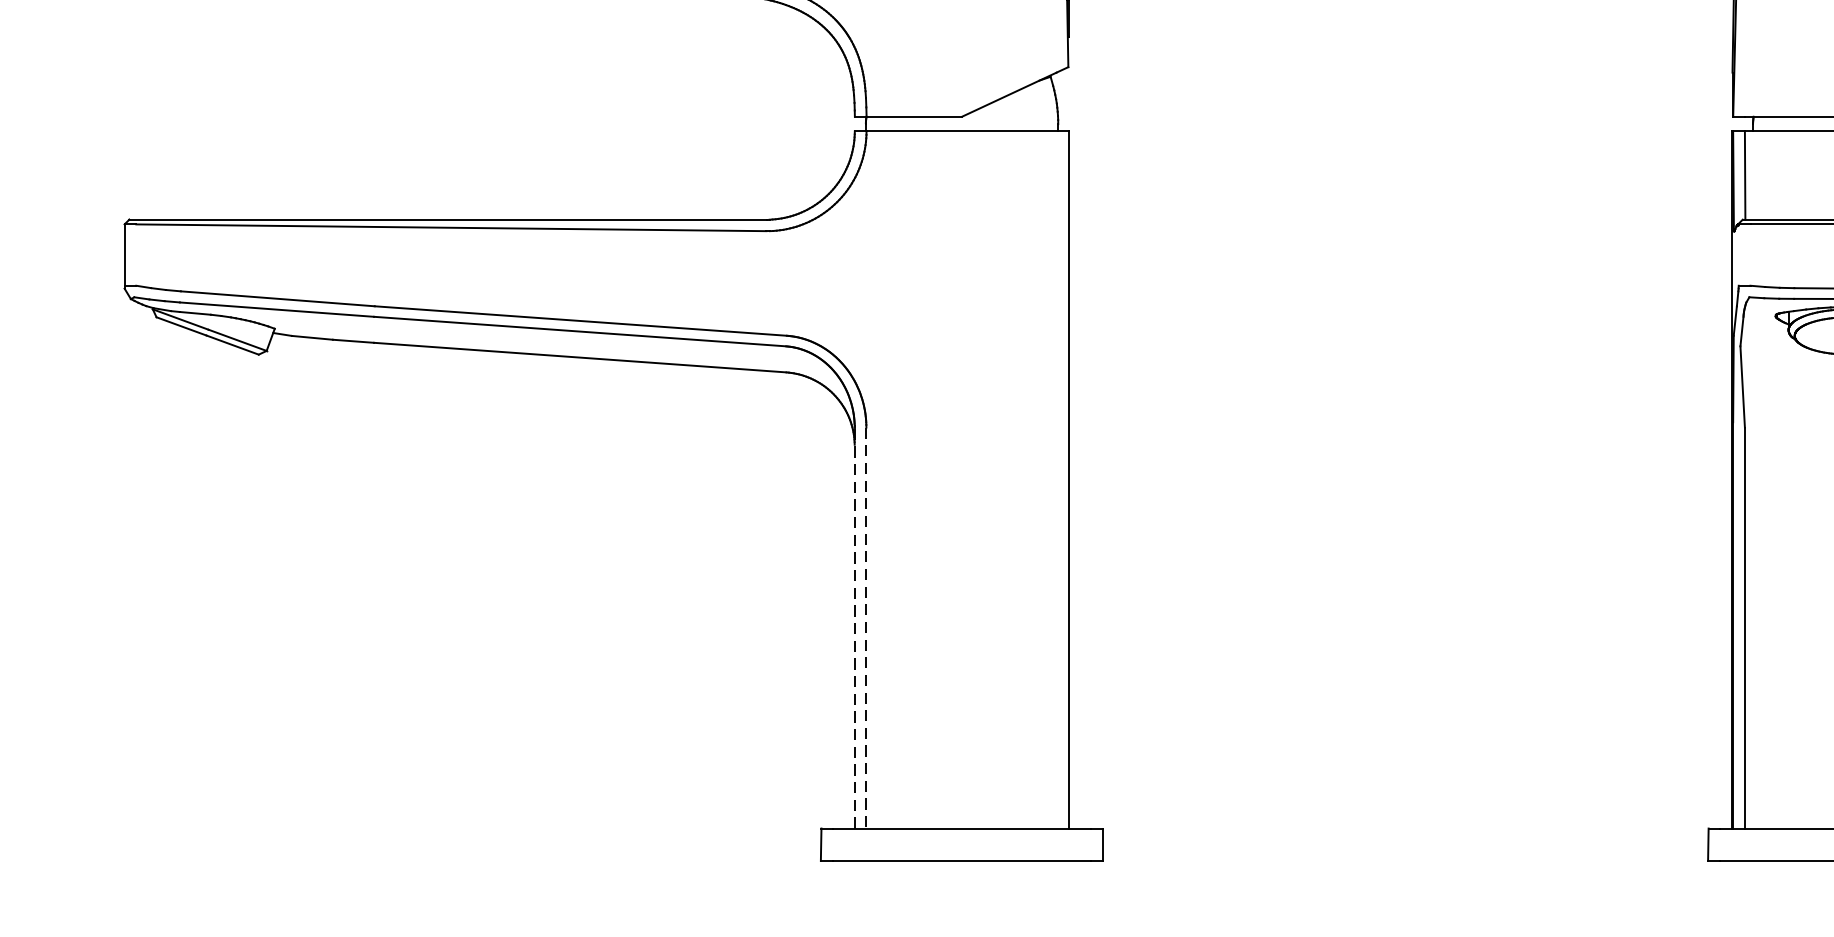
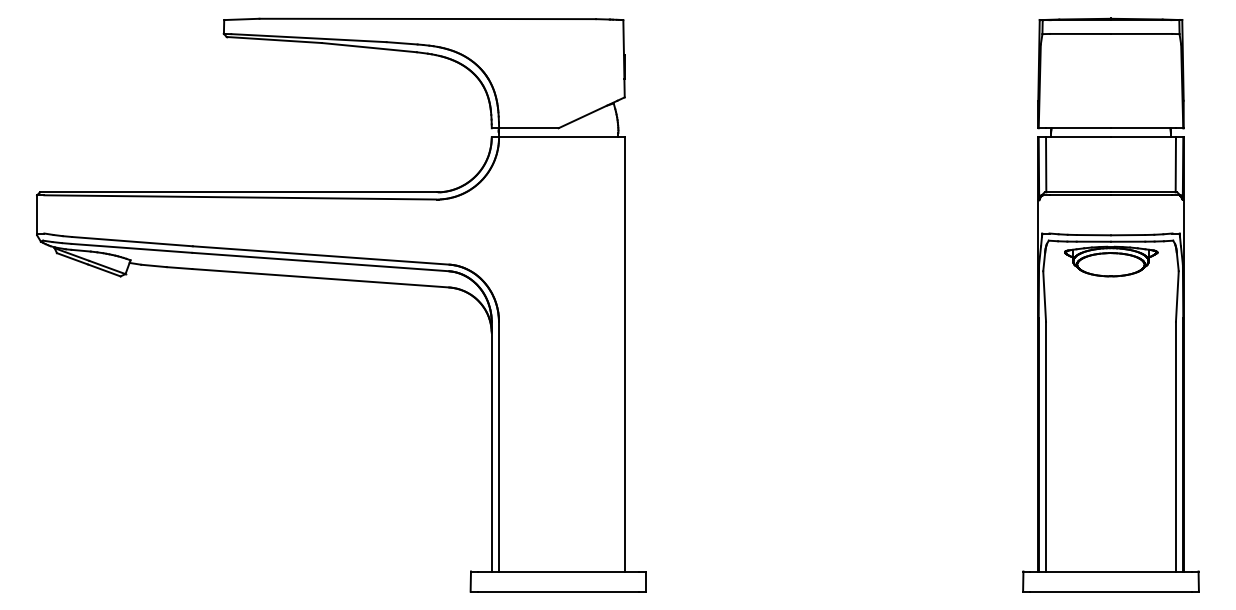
line: (854, 627) -> (491, 446), dashed -> solid
line: (865, 627) -> (498, 446), dashed -> solid

